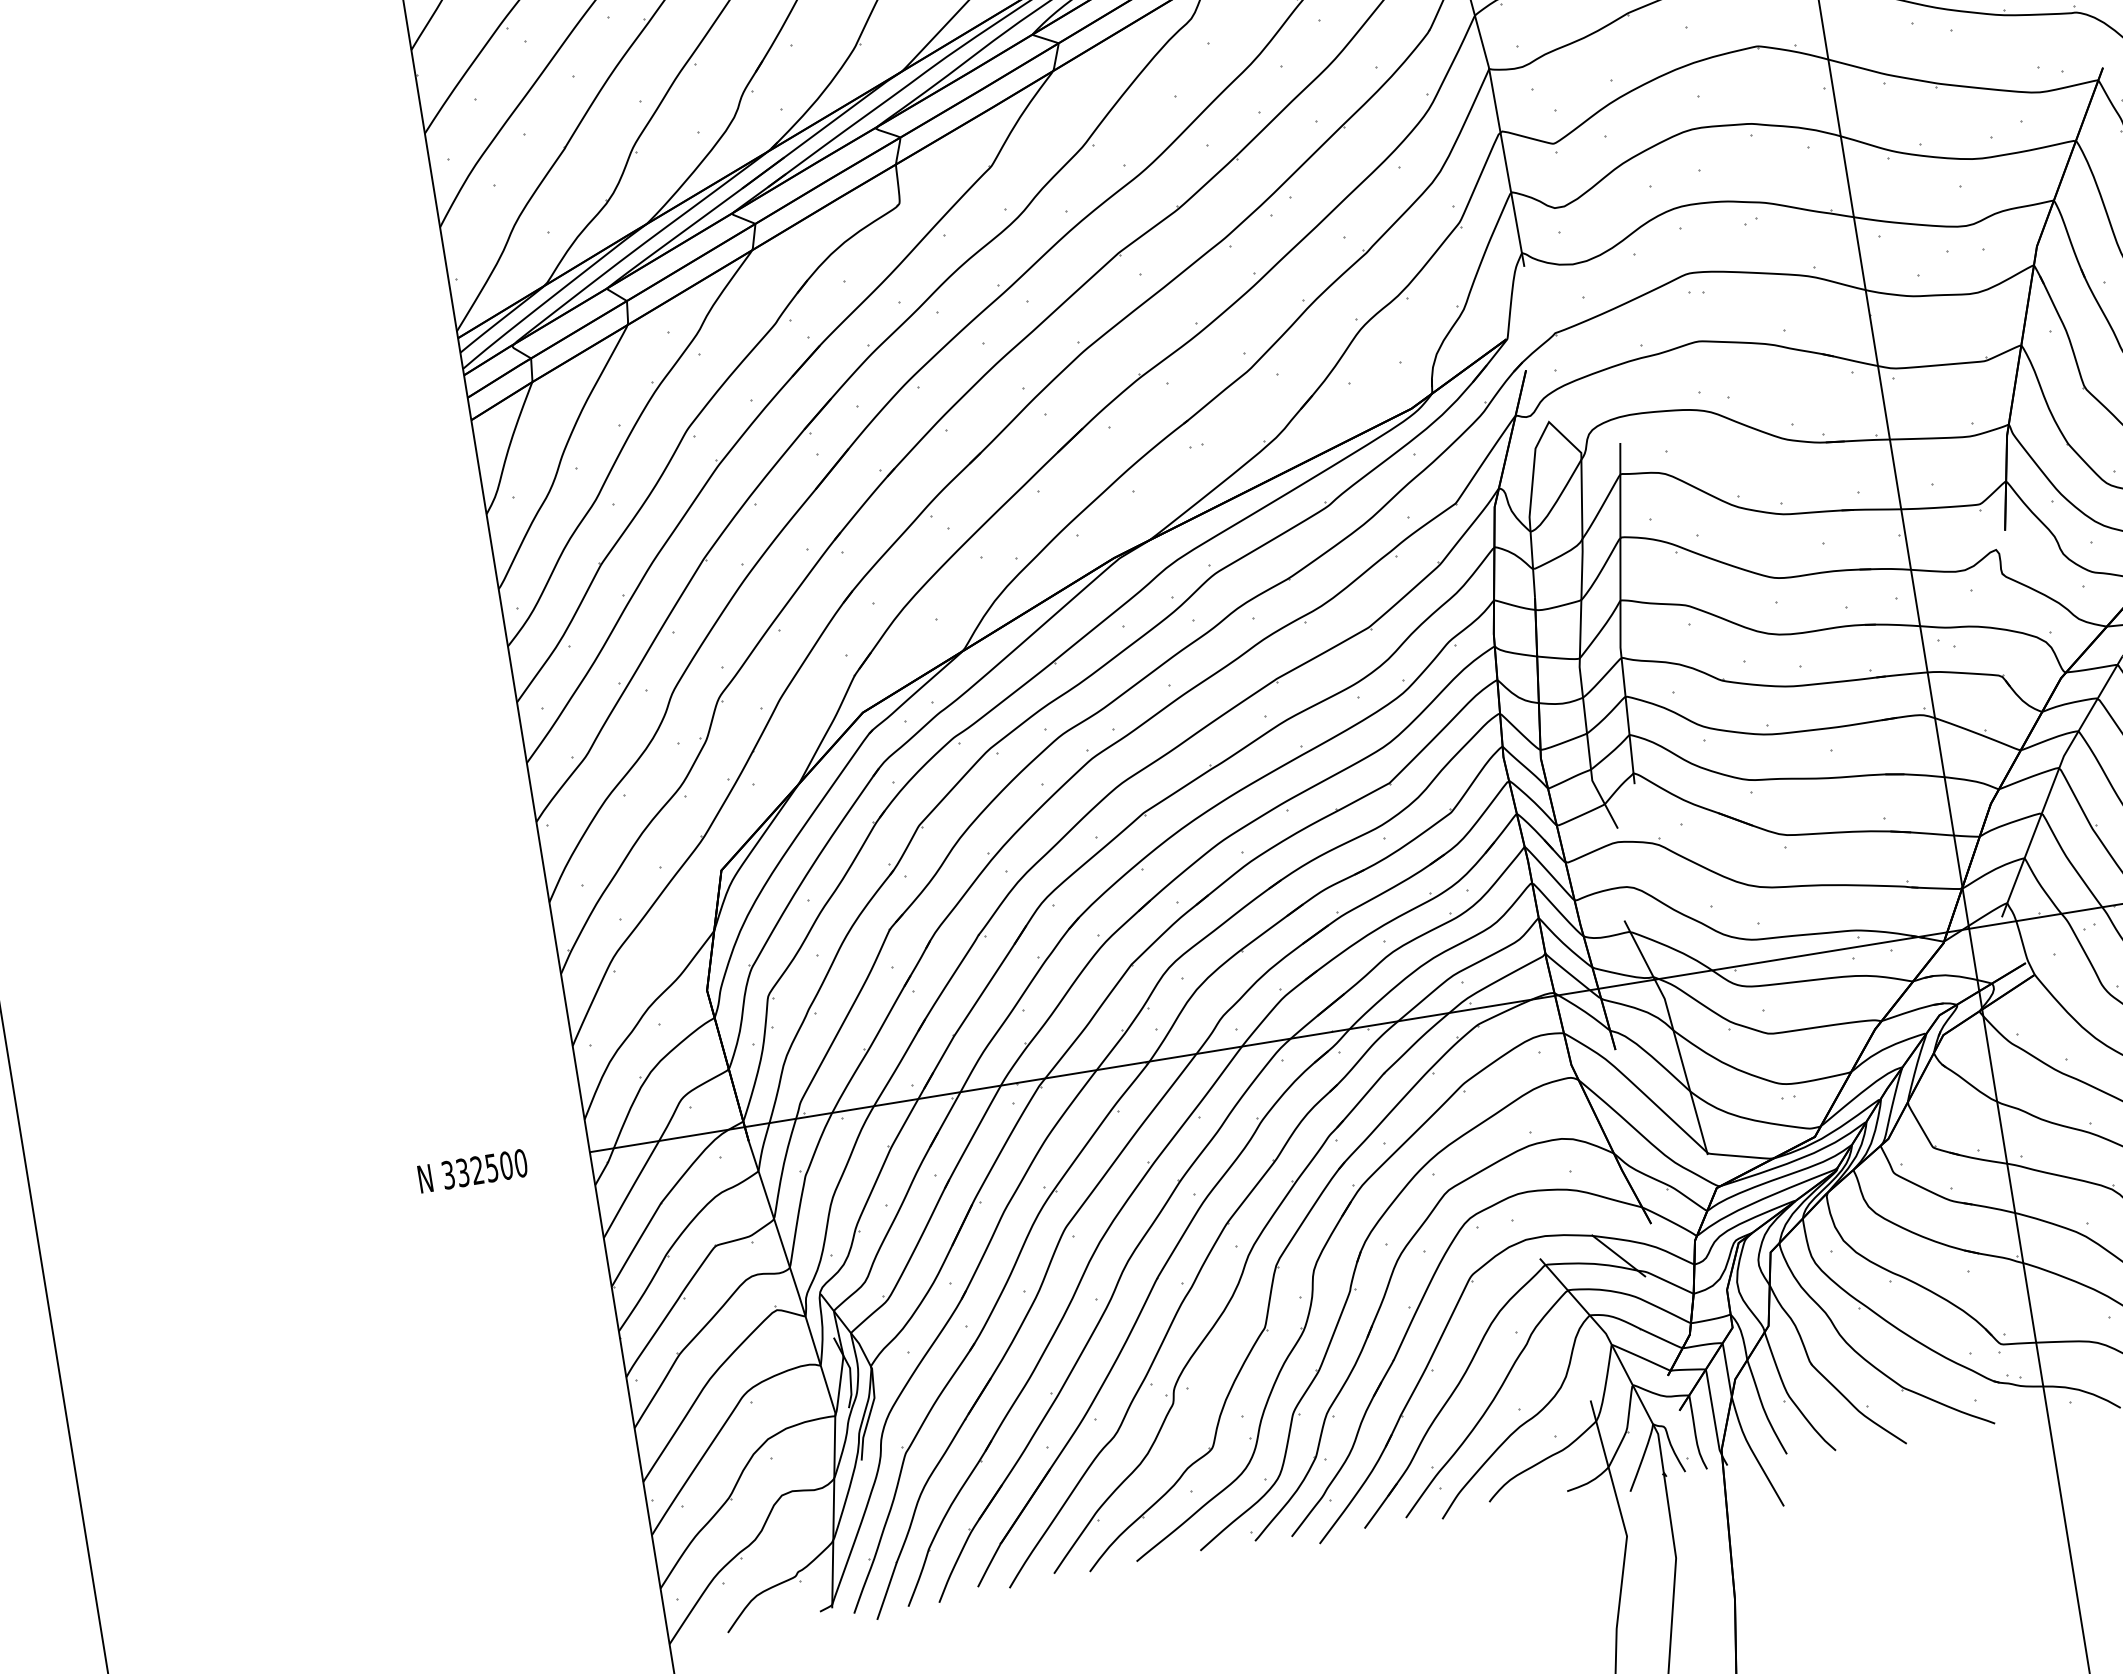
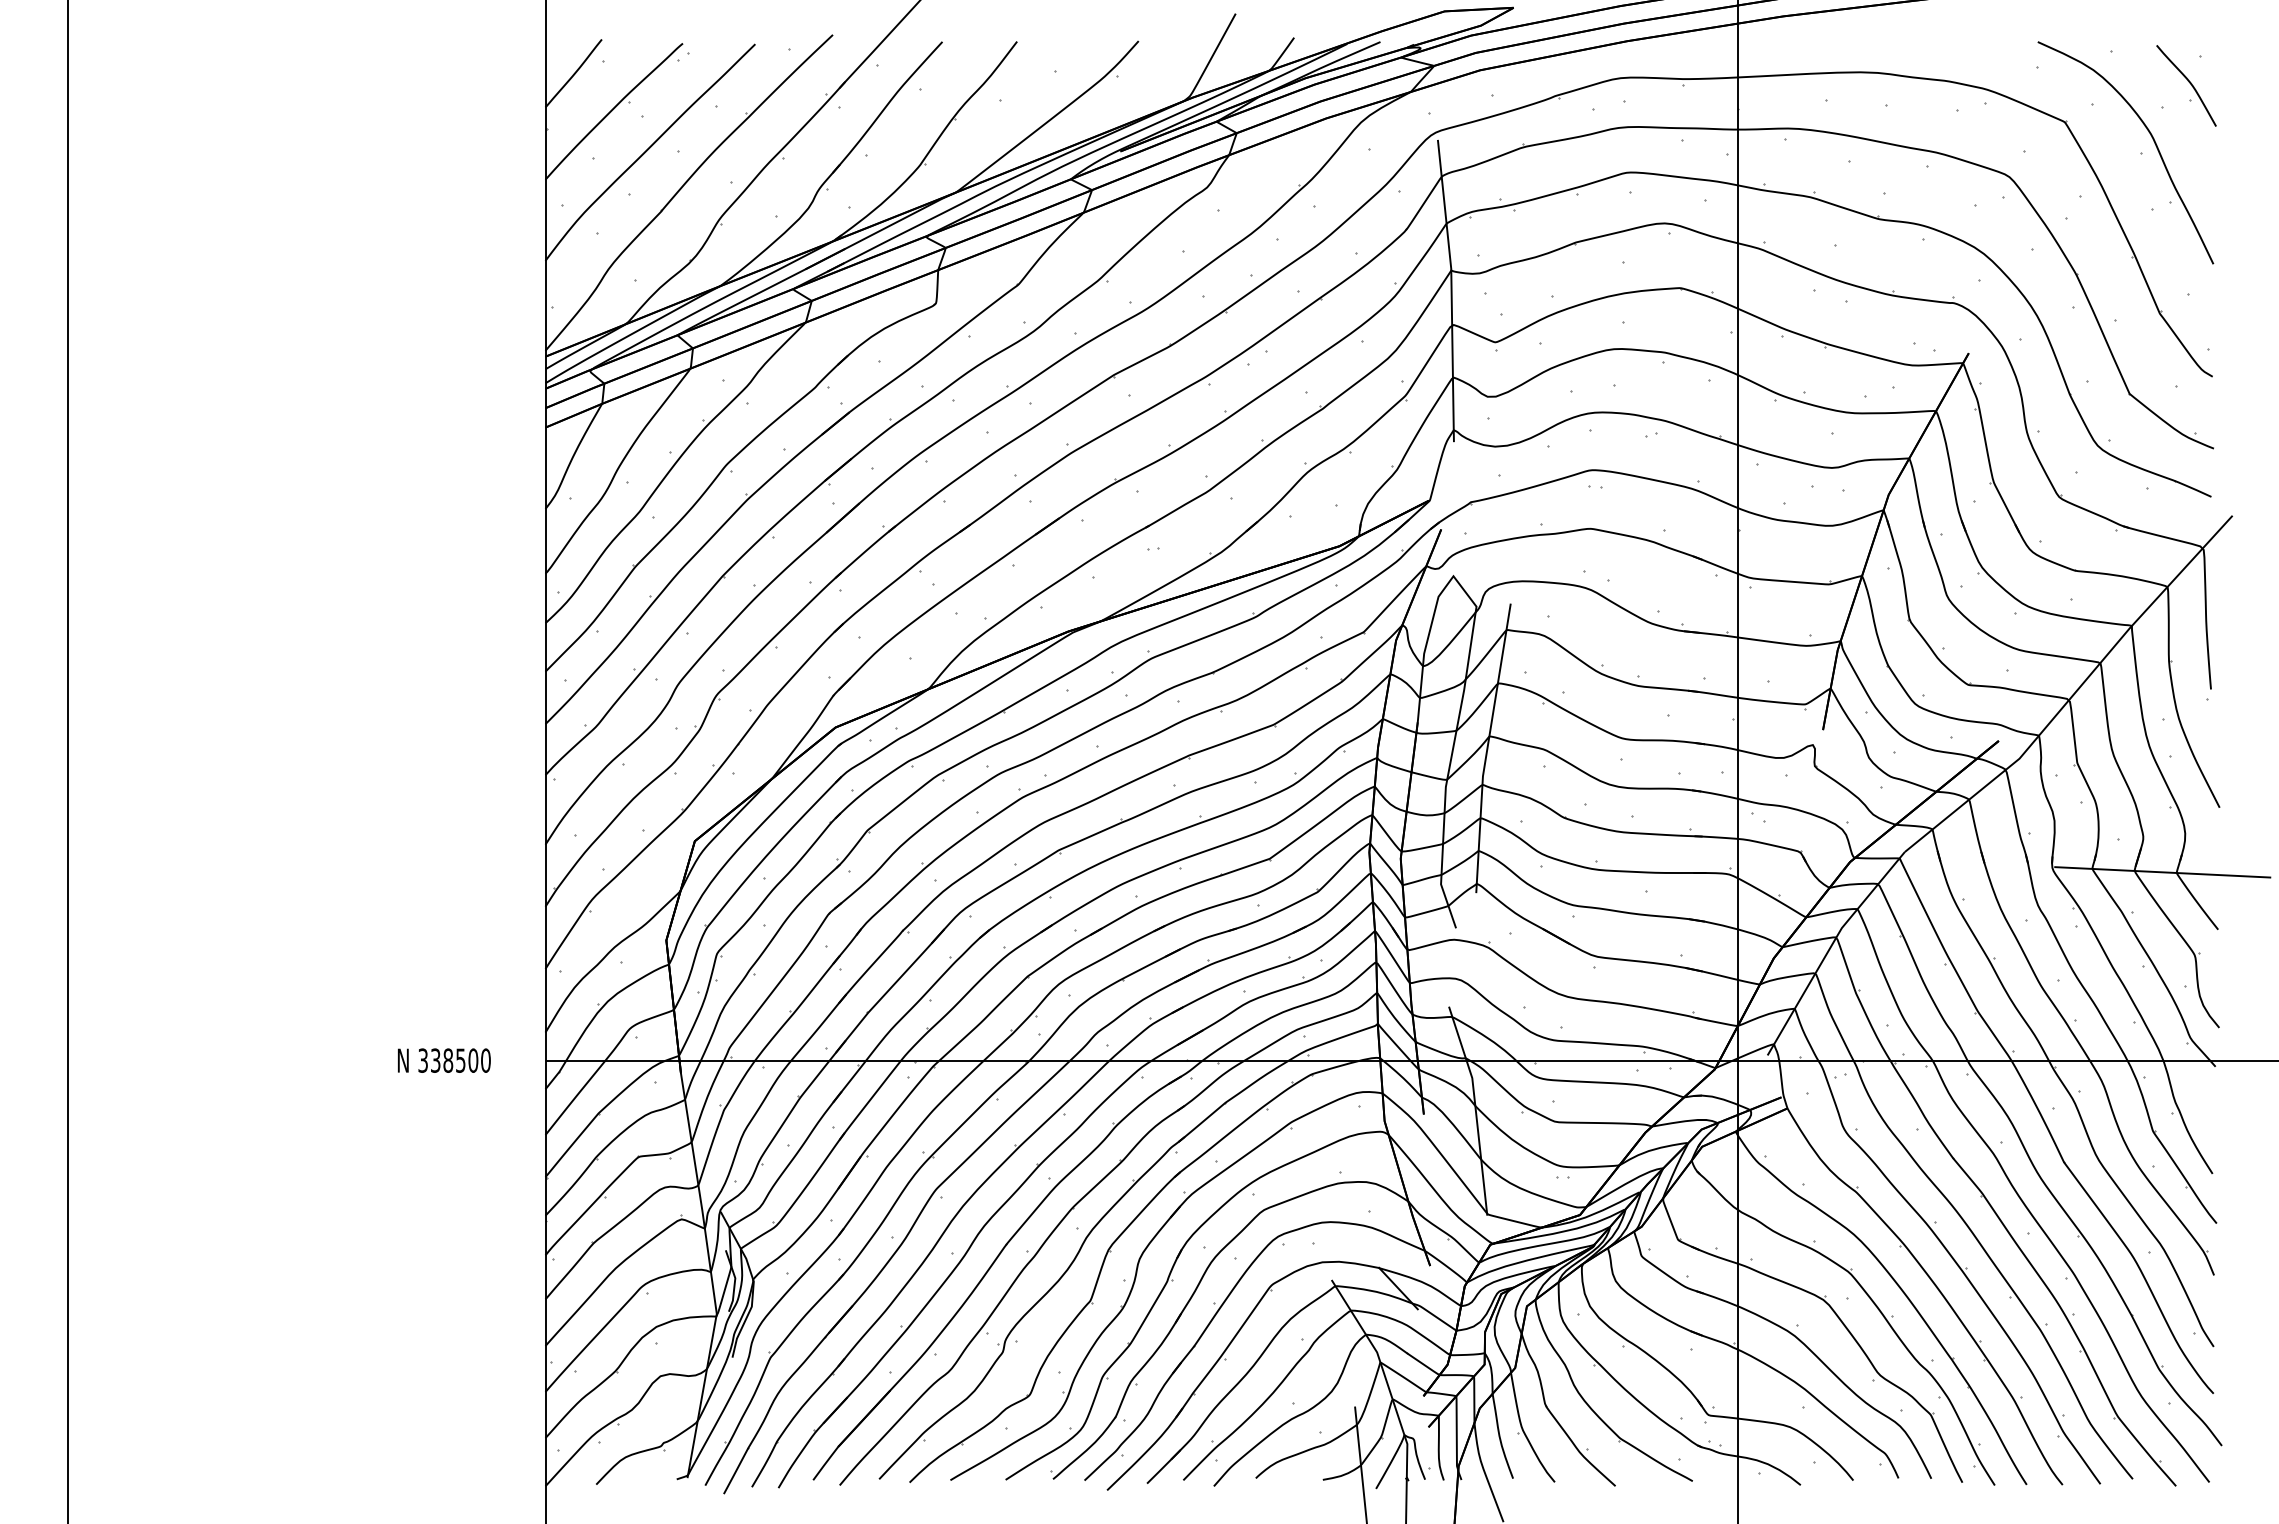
text: (477, 1170) -> (448, 1060), 332500 -> 338500

